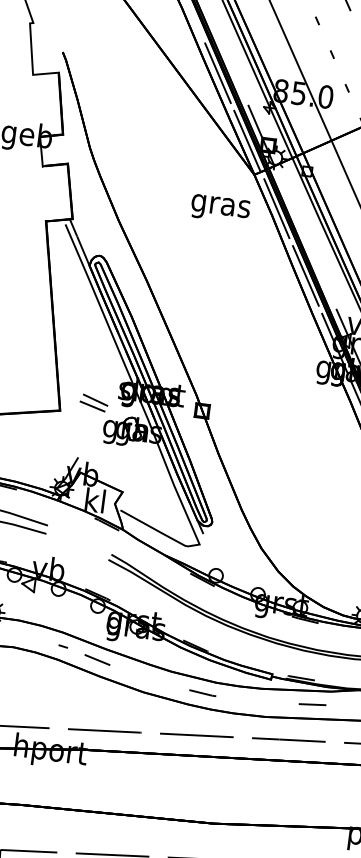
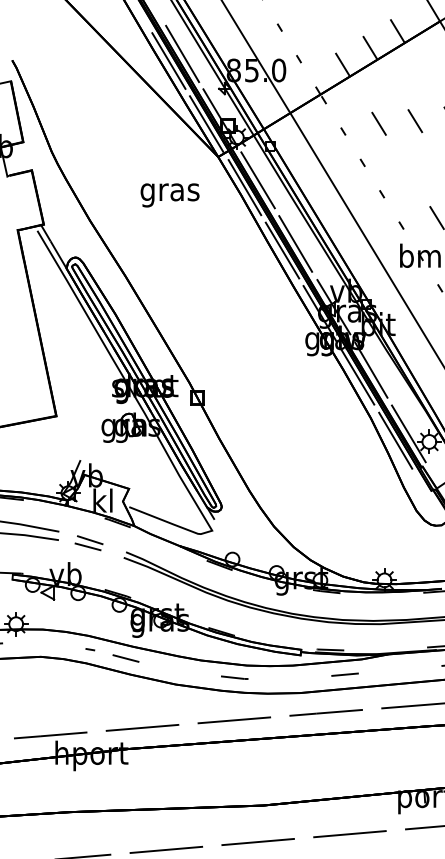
line: (232, 67) -> (182, 53), added
line: (290, 203) -> (257, 180), added
text: (219, 209) -> (169, 195), moved
line: (319, 270) -> (295, 243), added
part: (93, 403) -> (88, 543), moved

